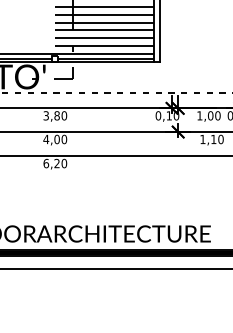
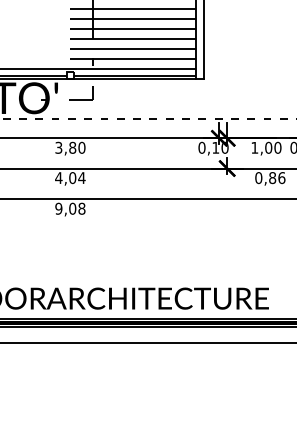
text: (64, 139) -> (82, 178), 4,00 -> 4,04
text: (211, 139) -> (269, 178), 1,10 -> 0,86
text: (55, 163) -> (70, 208), 6,20 -> 9,08

